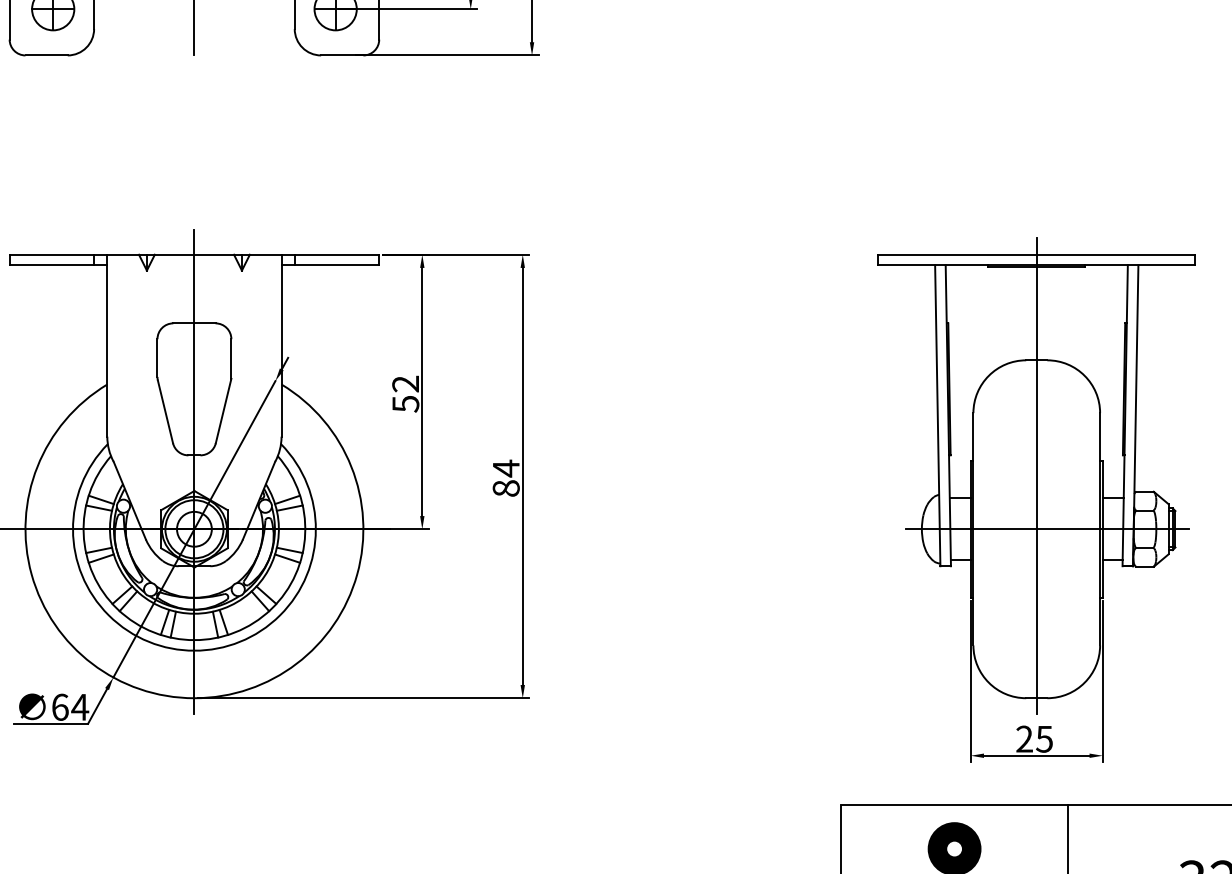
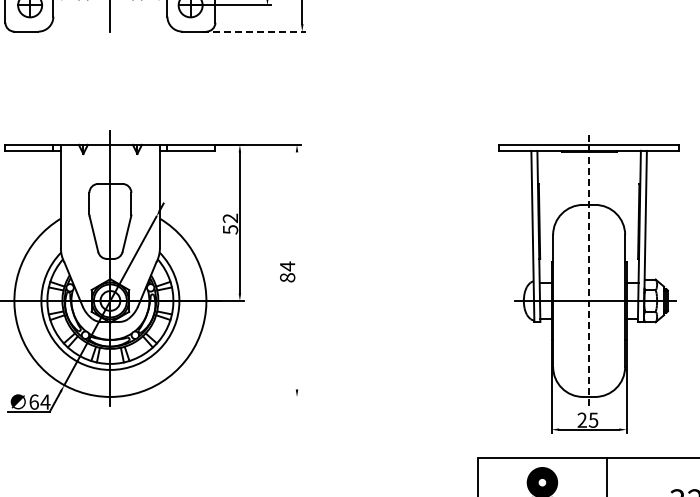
line: (447, 55) -> (254, 31), solid -> dashed
line: (523, 475) -> (297, 270), removed
line: (1037, 475) -> (589, 270), solid -> dashed
line: (363, 697) -> (206, 396), removed

